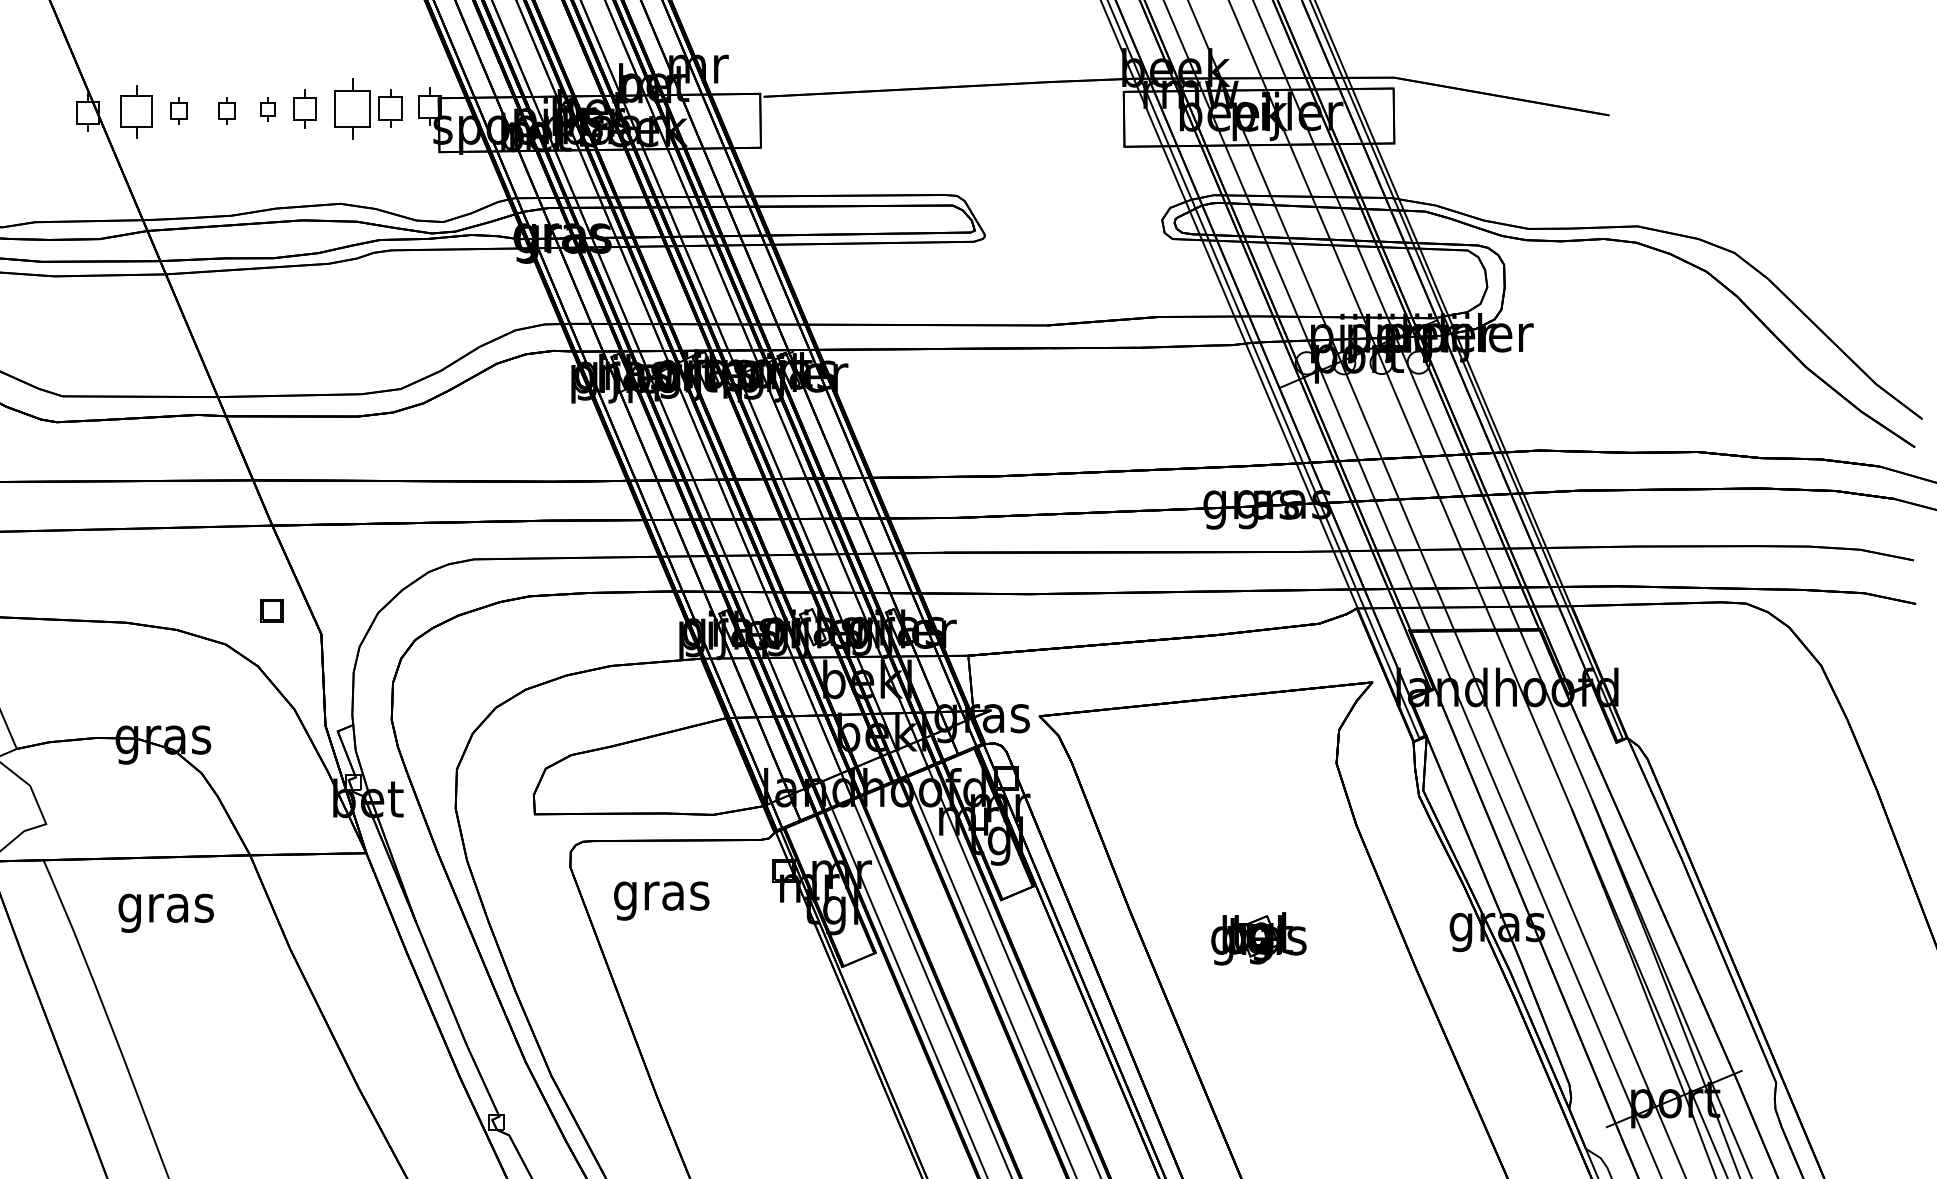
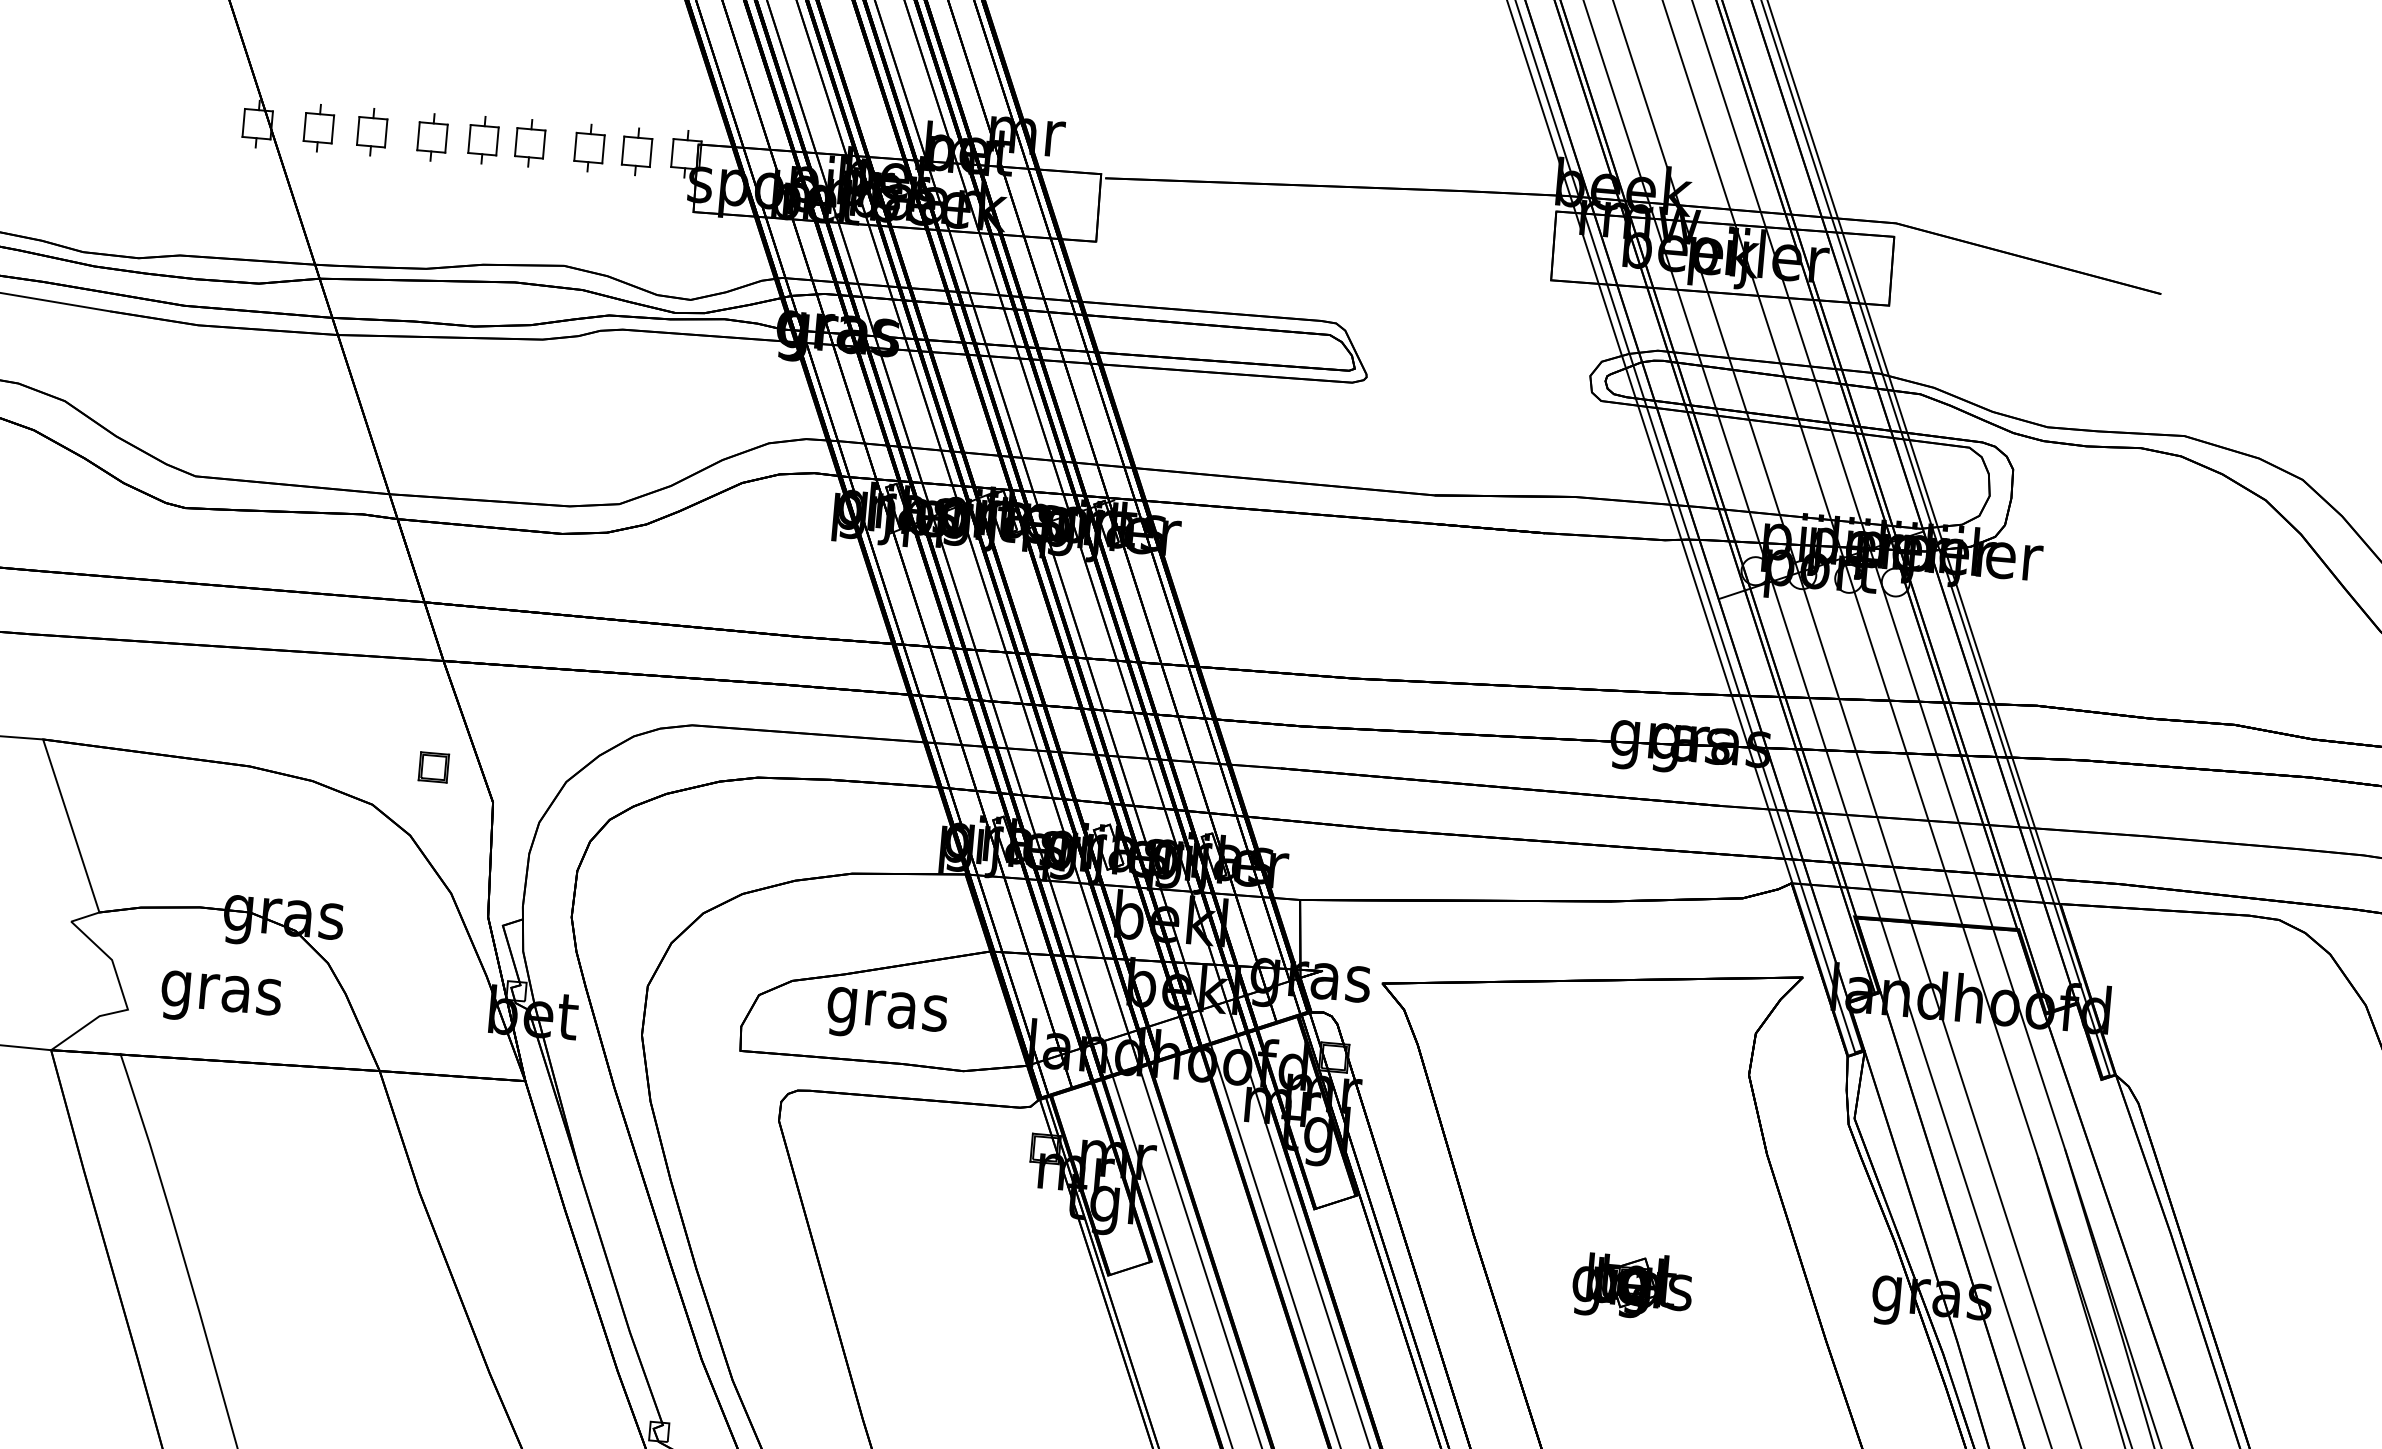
part: (352, 108) -> (589, 147), size x0.62
part: (267, 109) -> (483, 139), size x1.67
part: (178, 110) -> (371, 131), size x1.43
part: (226, 110) -> (431, 136), size x1.43
part: (136, 111) -> (318, 128), size x0.71
text: (661, 900) -> (886, 1014), moved
text: (165, 912) -> (220, 998), moved

